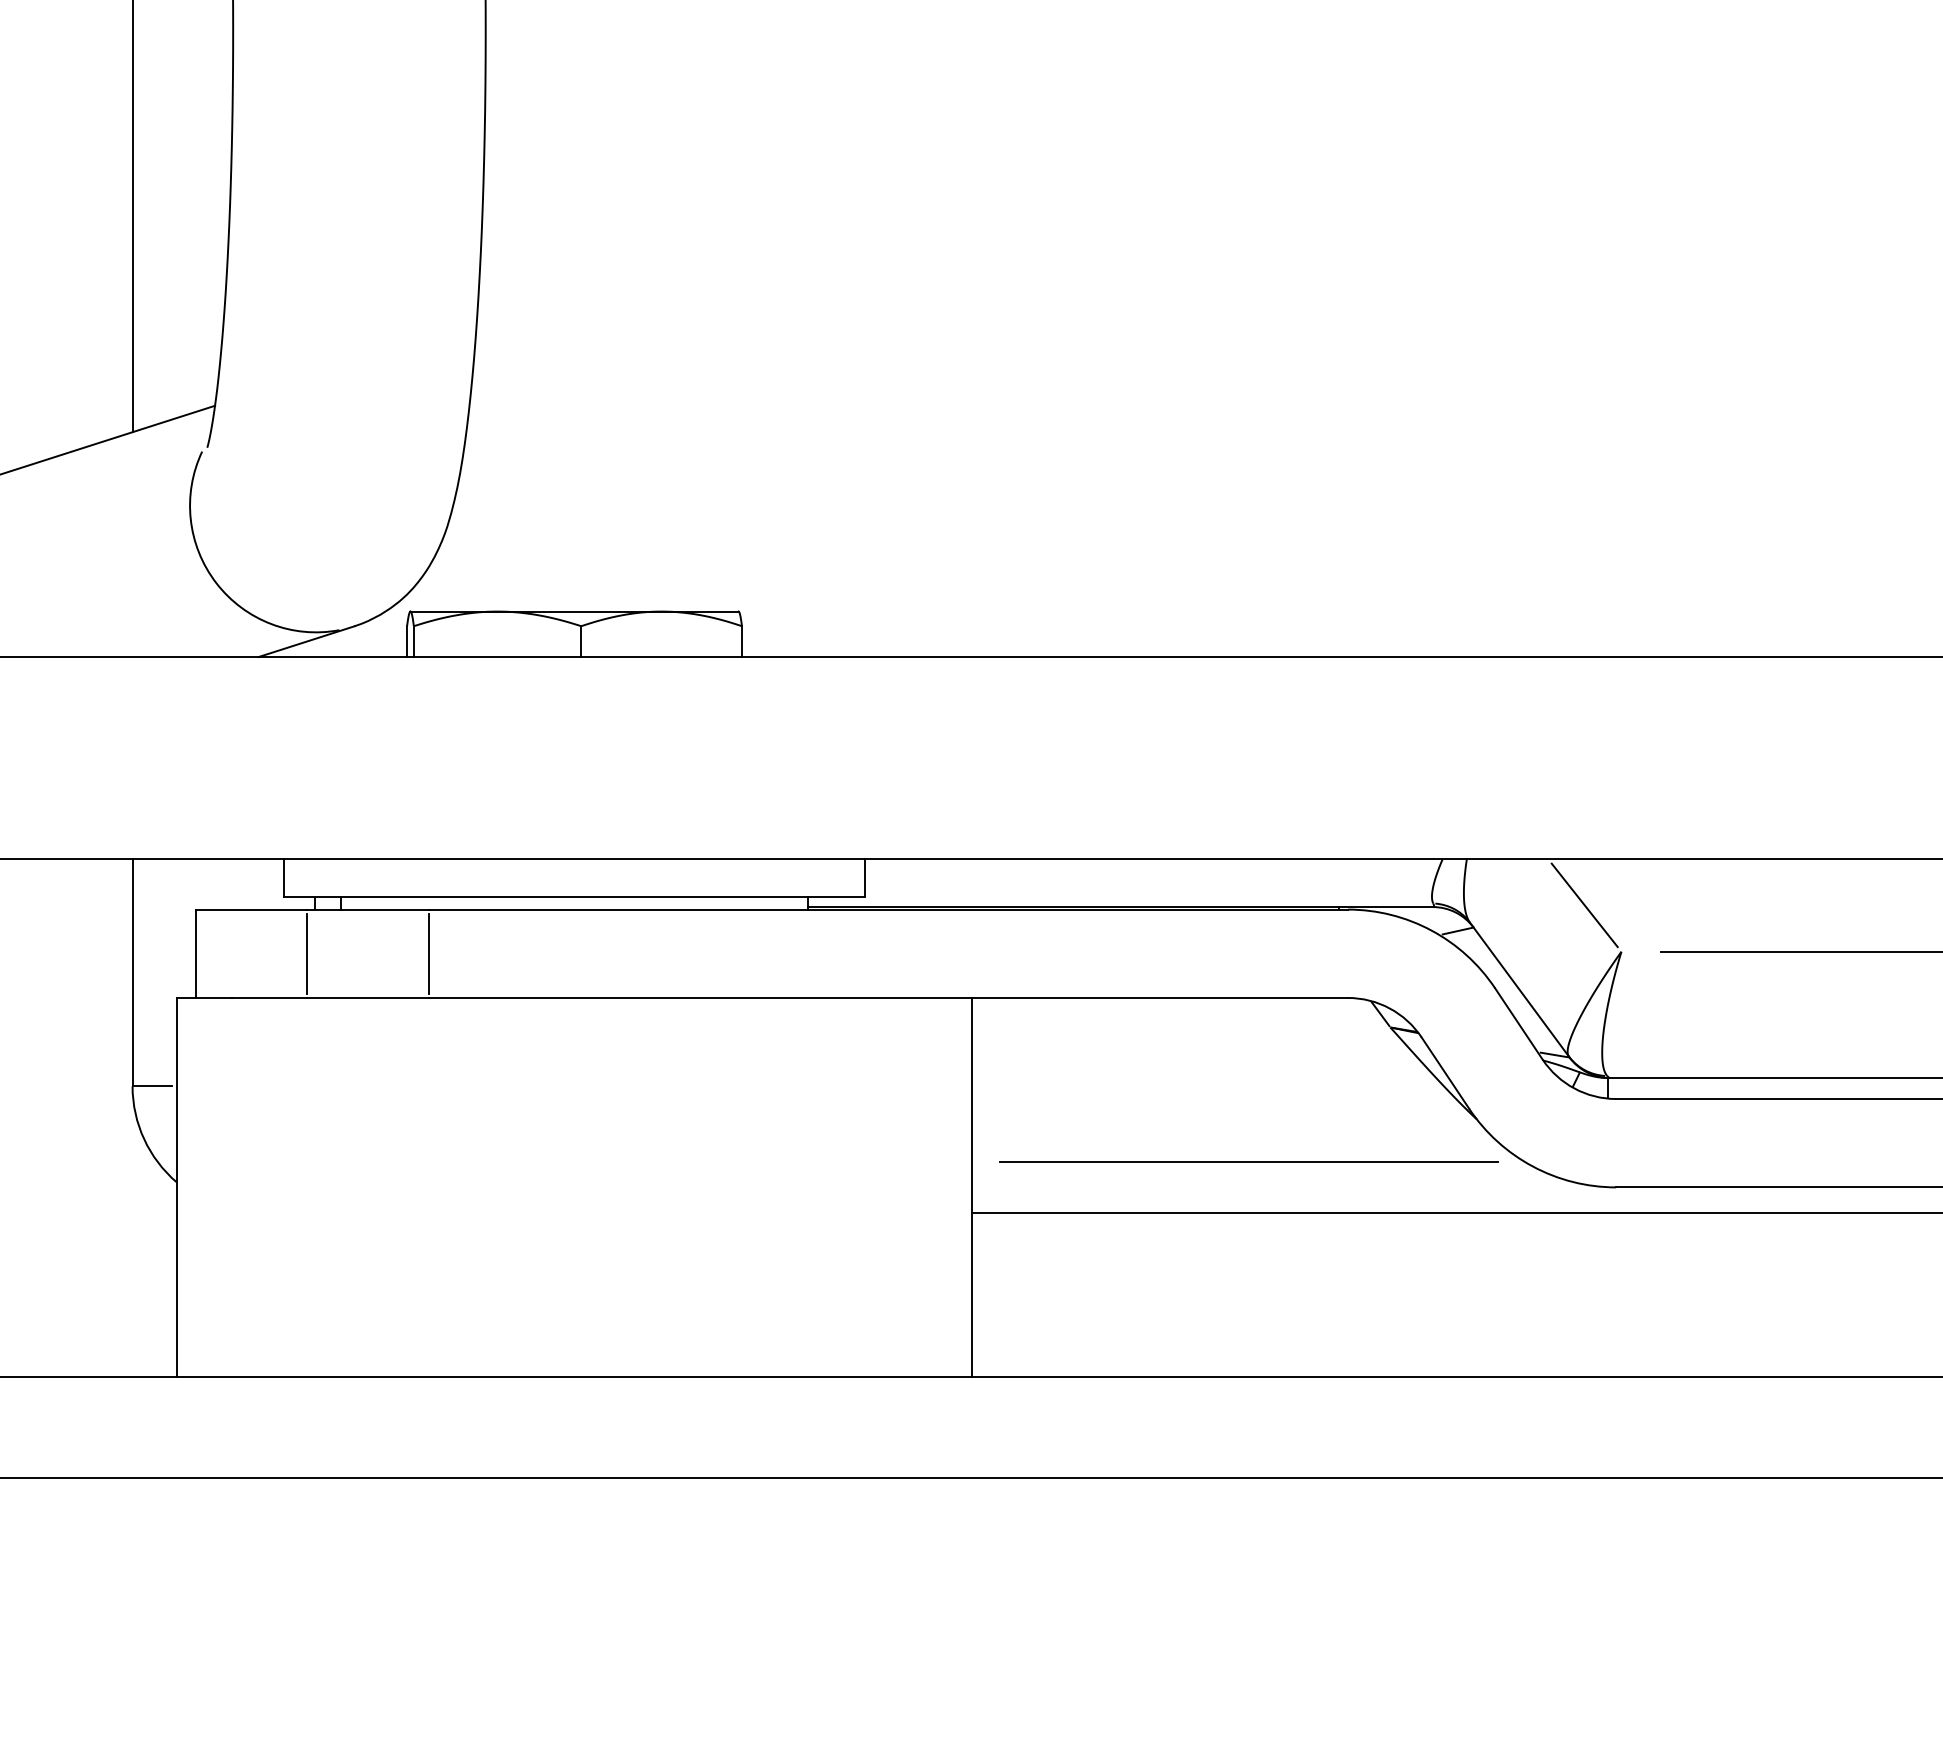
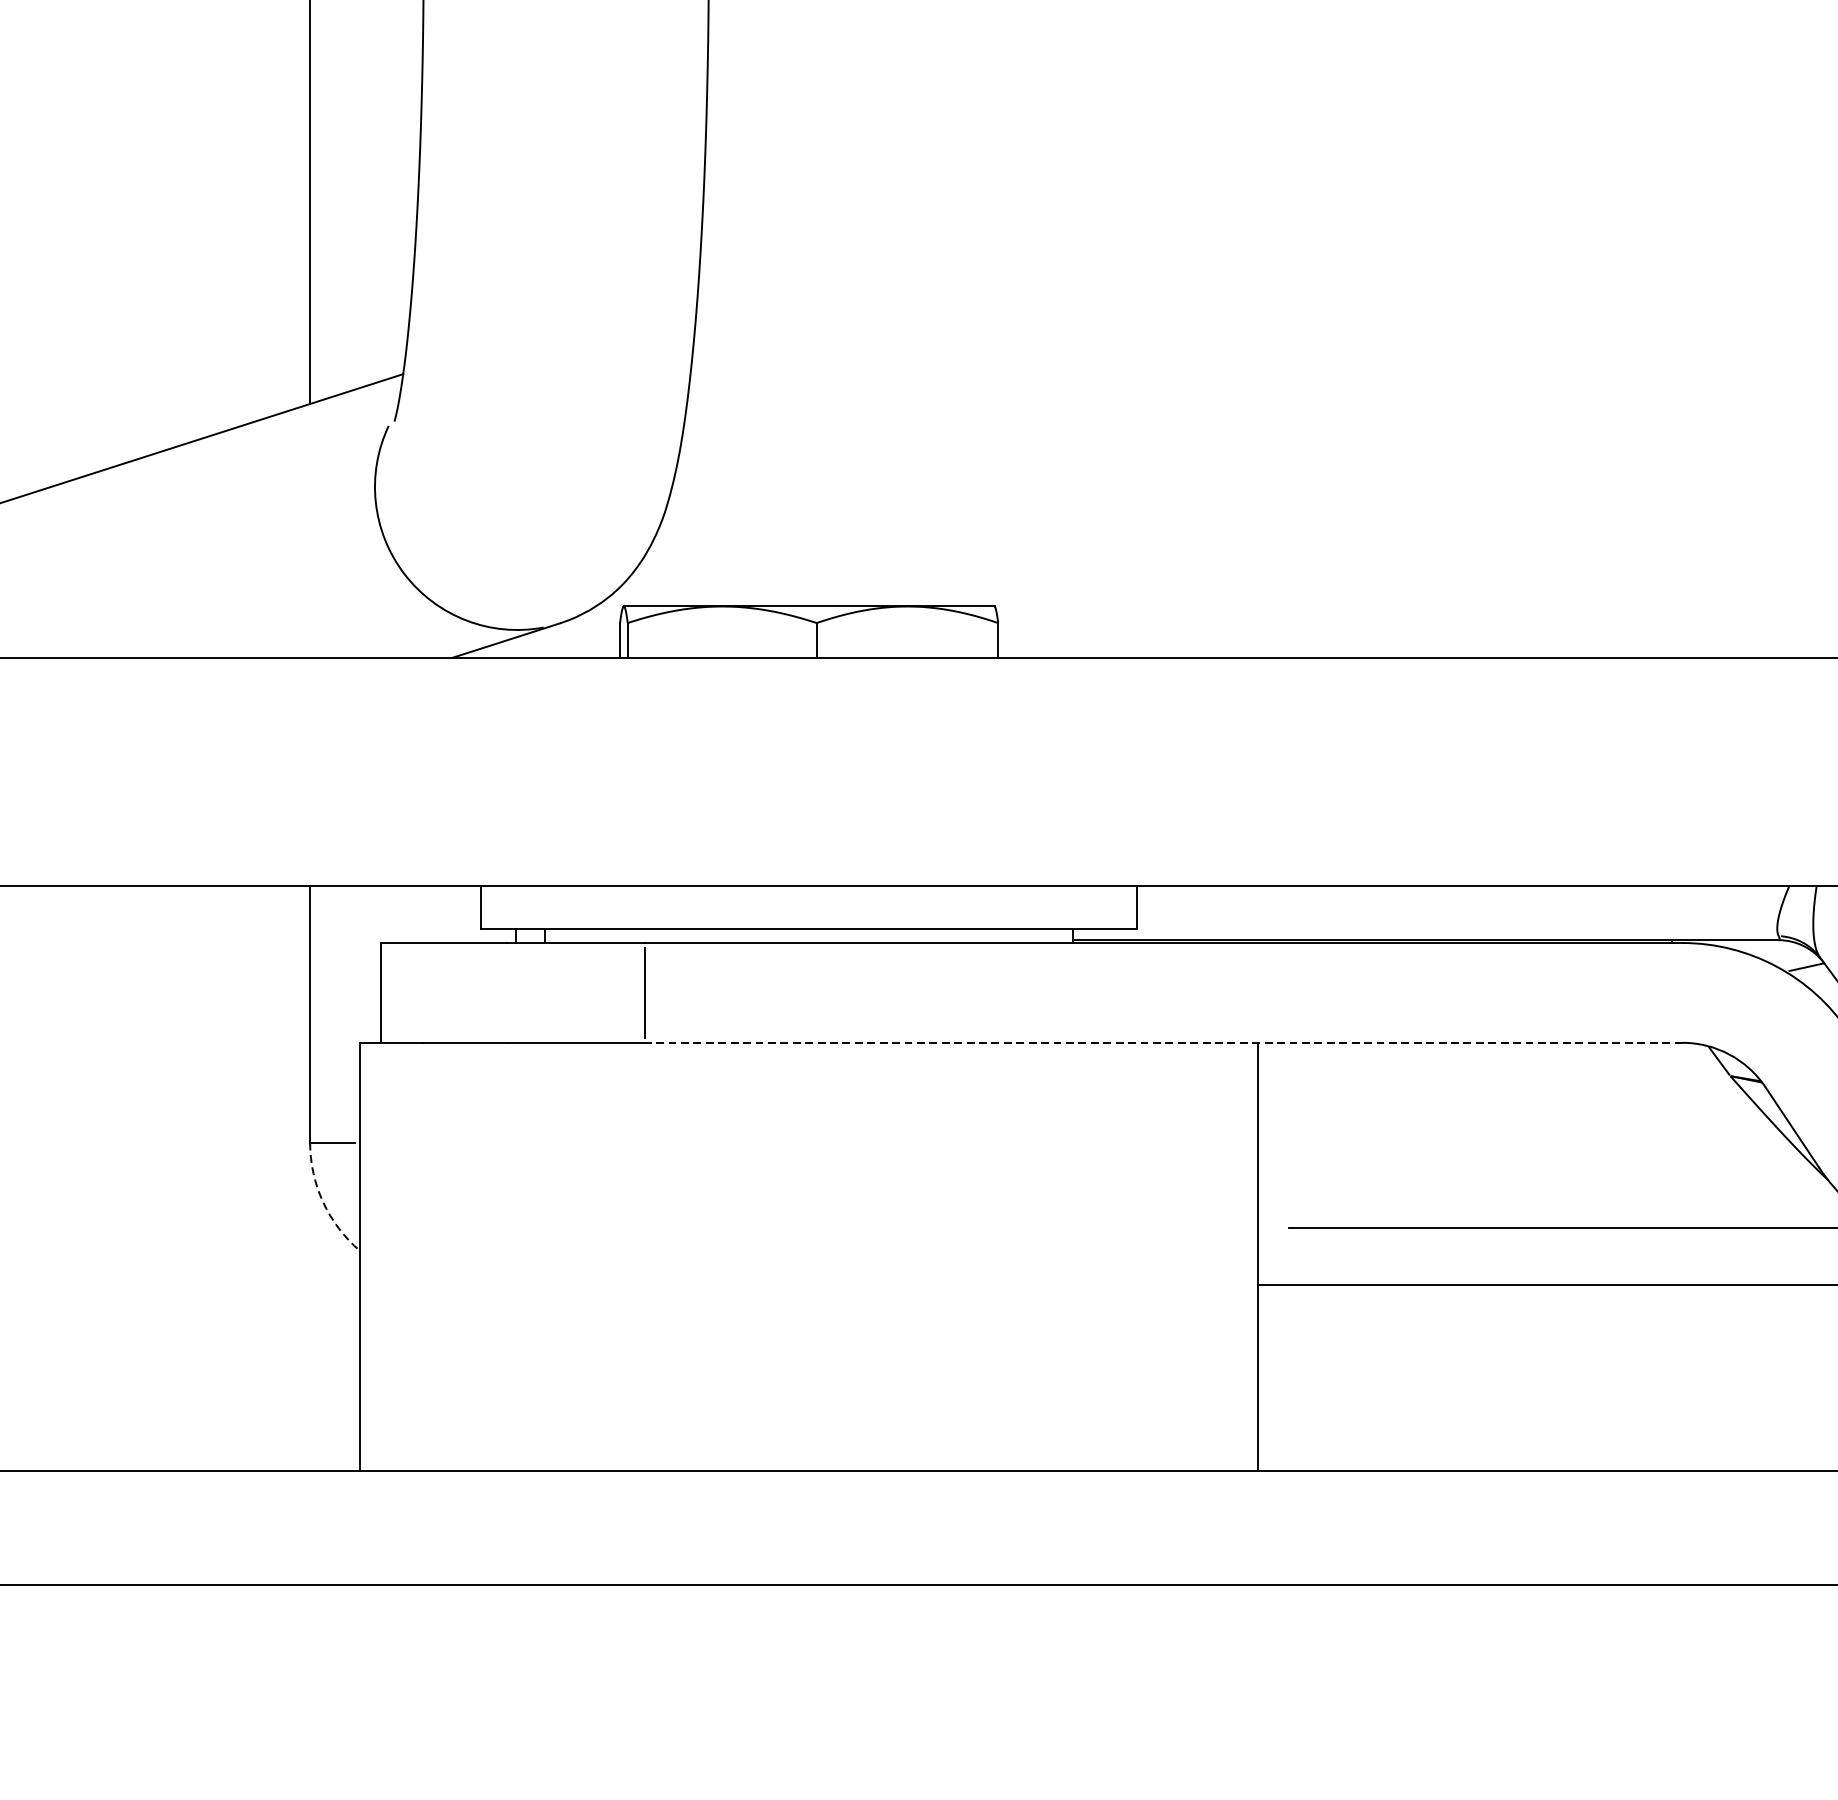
line: (306, 953) -> (506, 992), removed
line: (888, 997) -> (1163, 1042), solid -> dashed
arc: (144, 1139) -> (323, 1202), solid -> dashed

